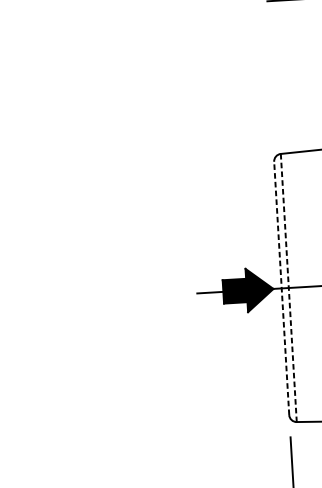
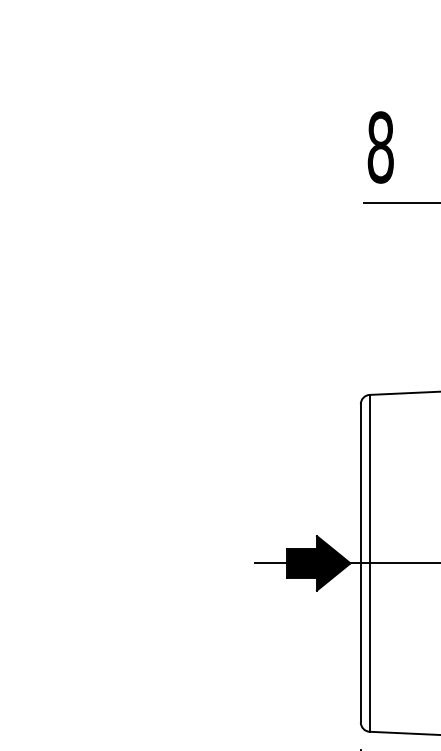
line: (281, 287) -> (360, 562), dashed -> solid
line: (288, 288) -> (369, 563), dashed -> solid

